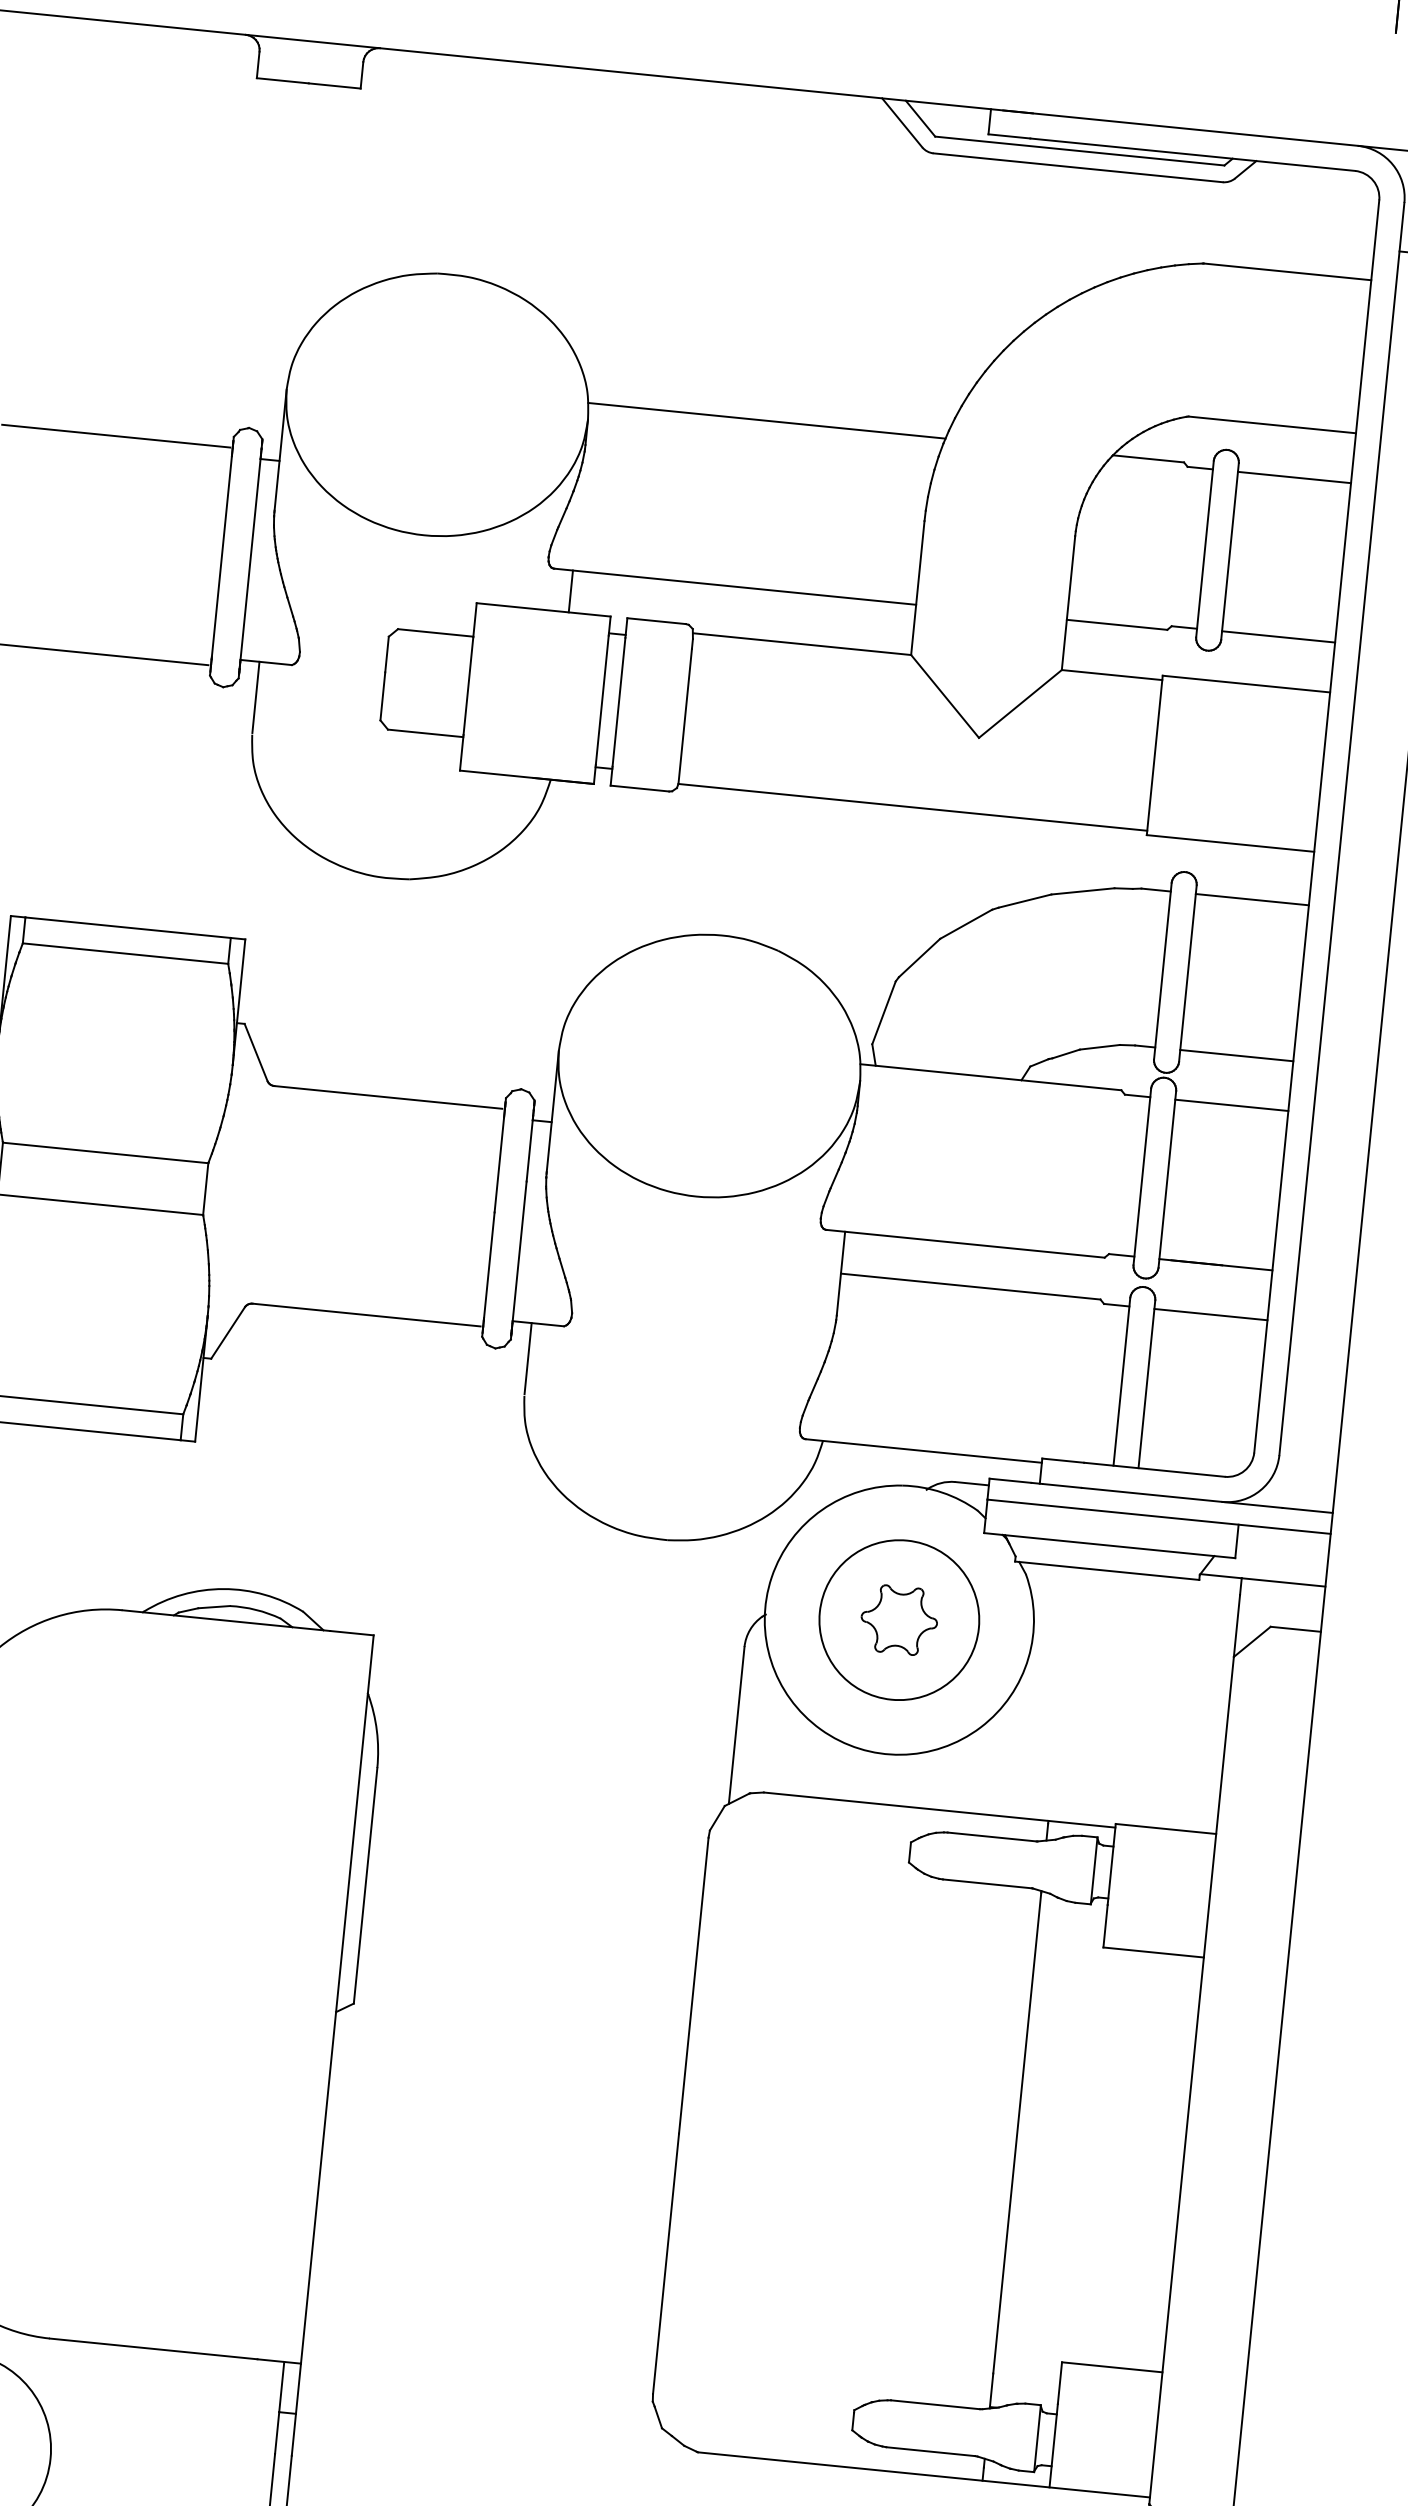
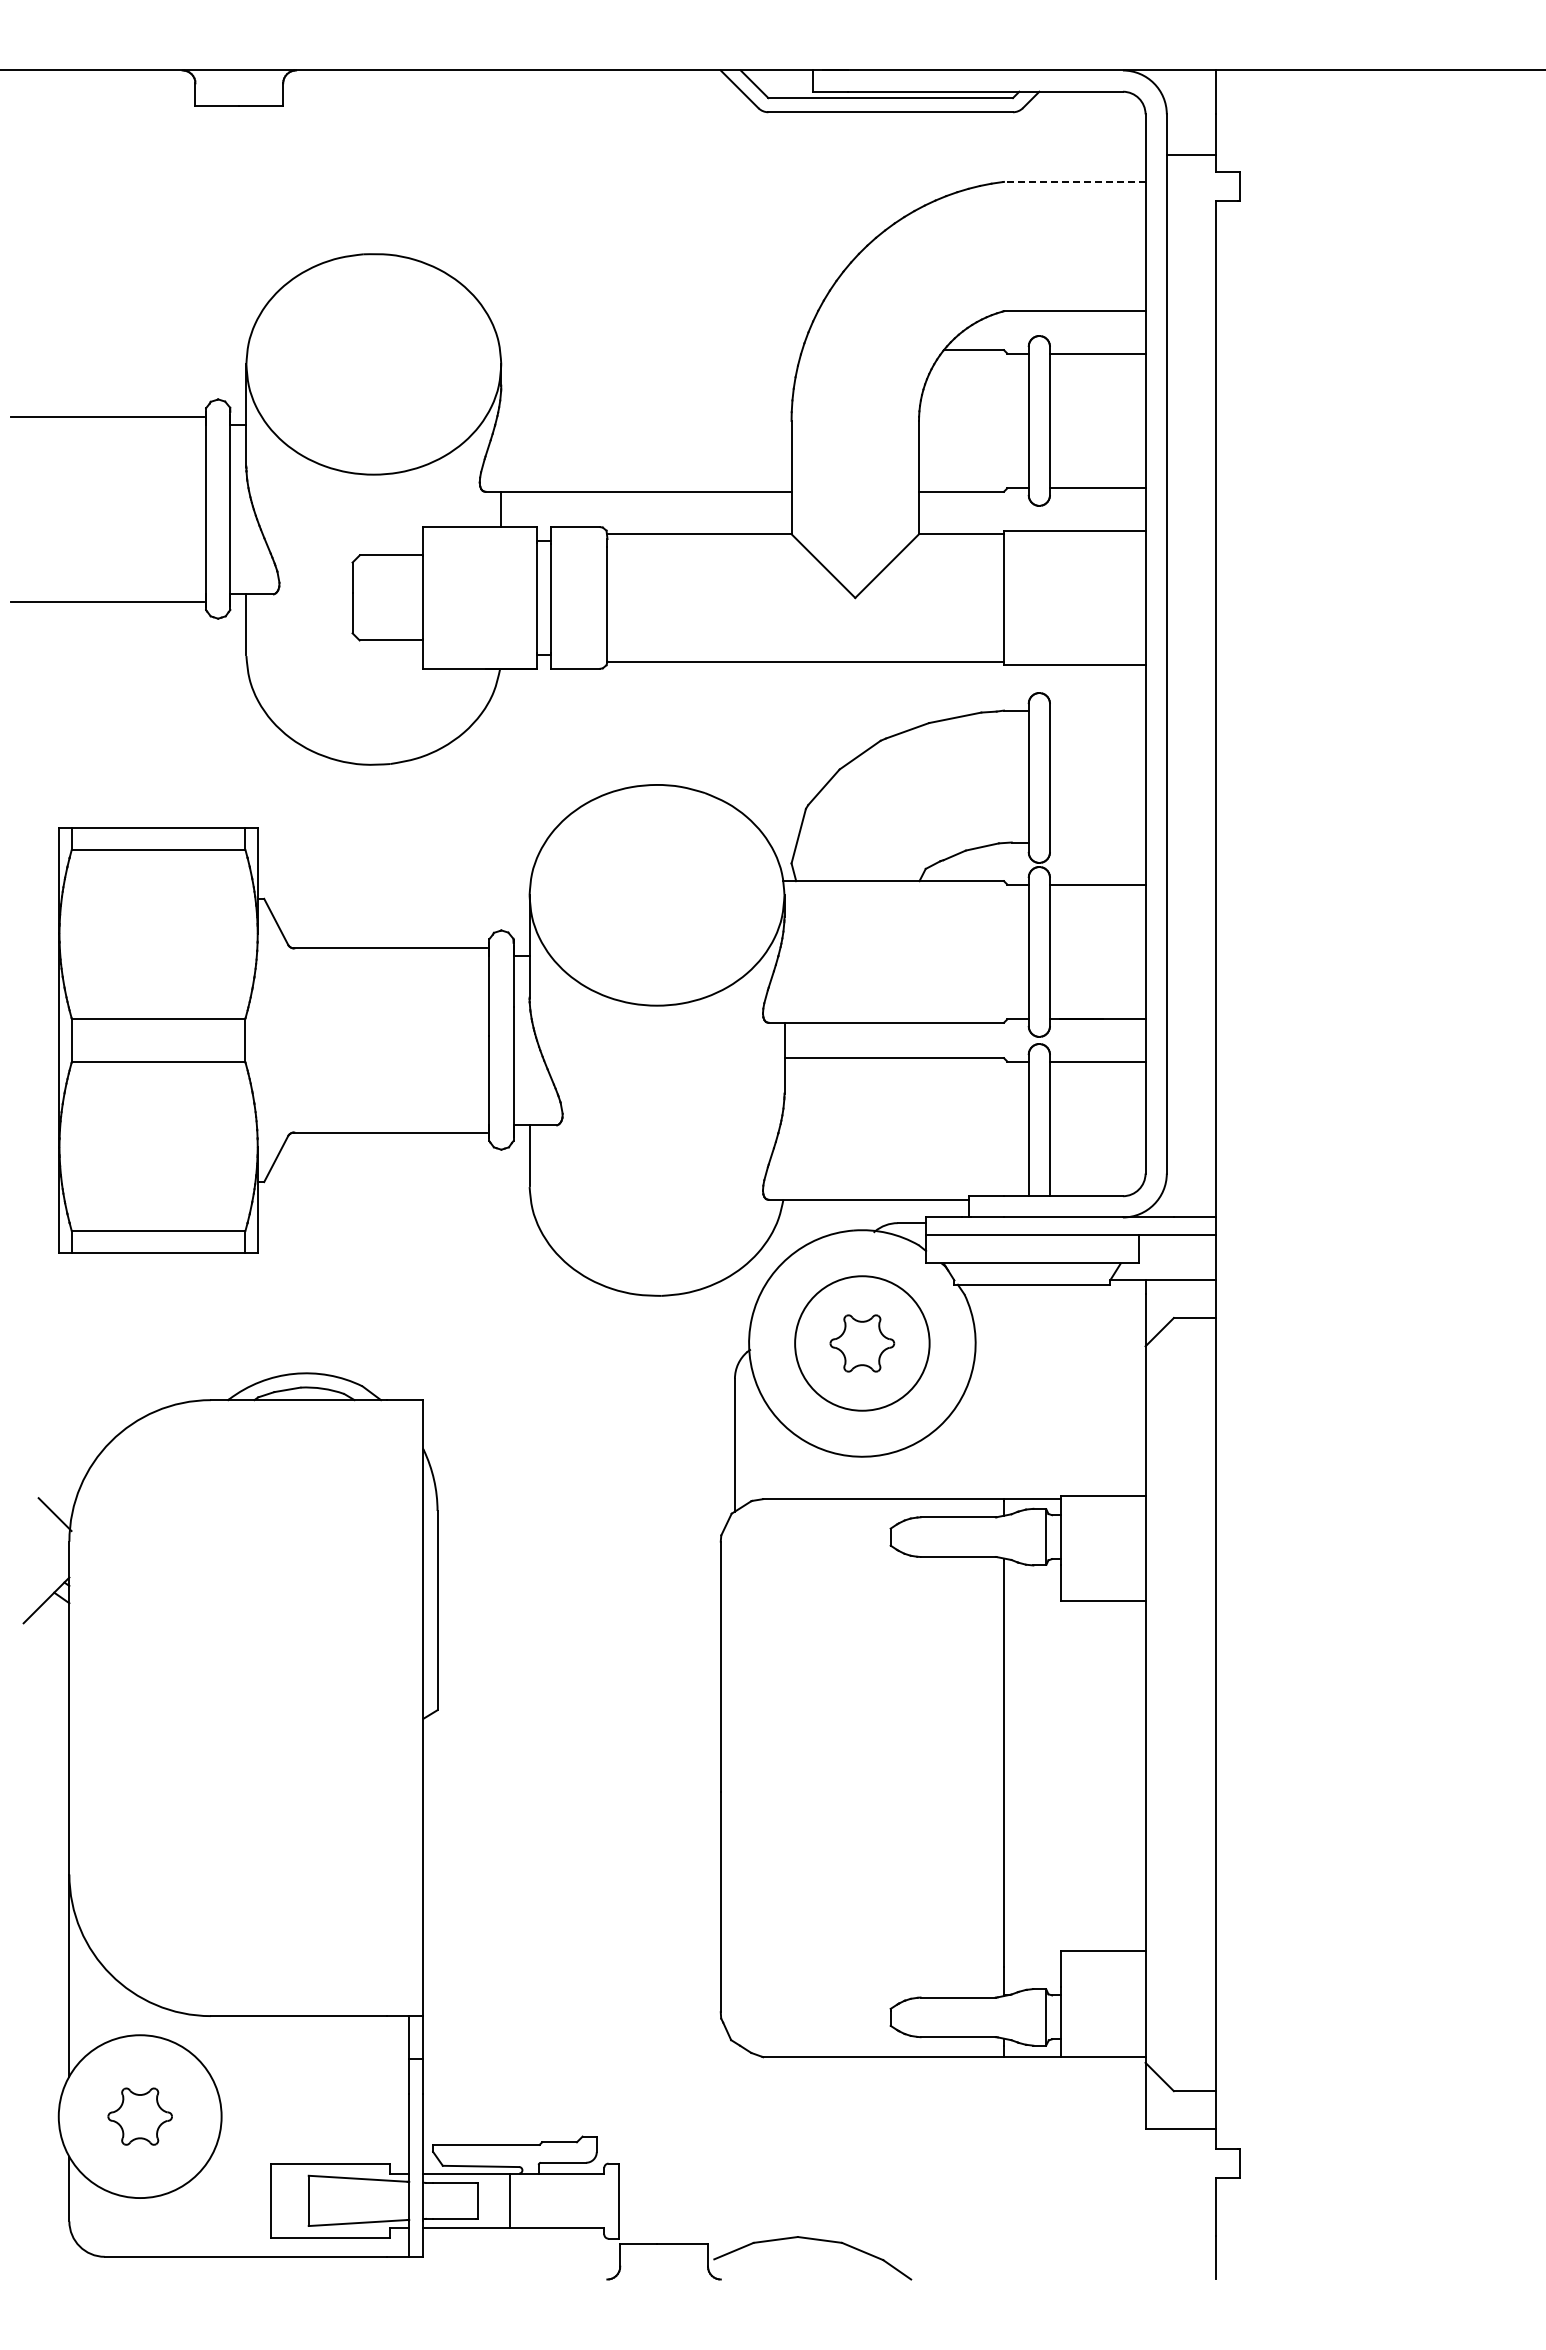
line: (1287, 271) -> (1074, 181), solid -> dashed
line: (767, 421) -> (651, 350), removed
line: (1252, 899) -> (1097, 710), removed
line: (1236, 1055) -> (1097, 842), removed

